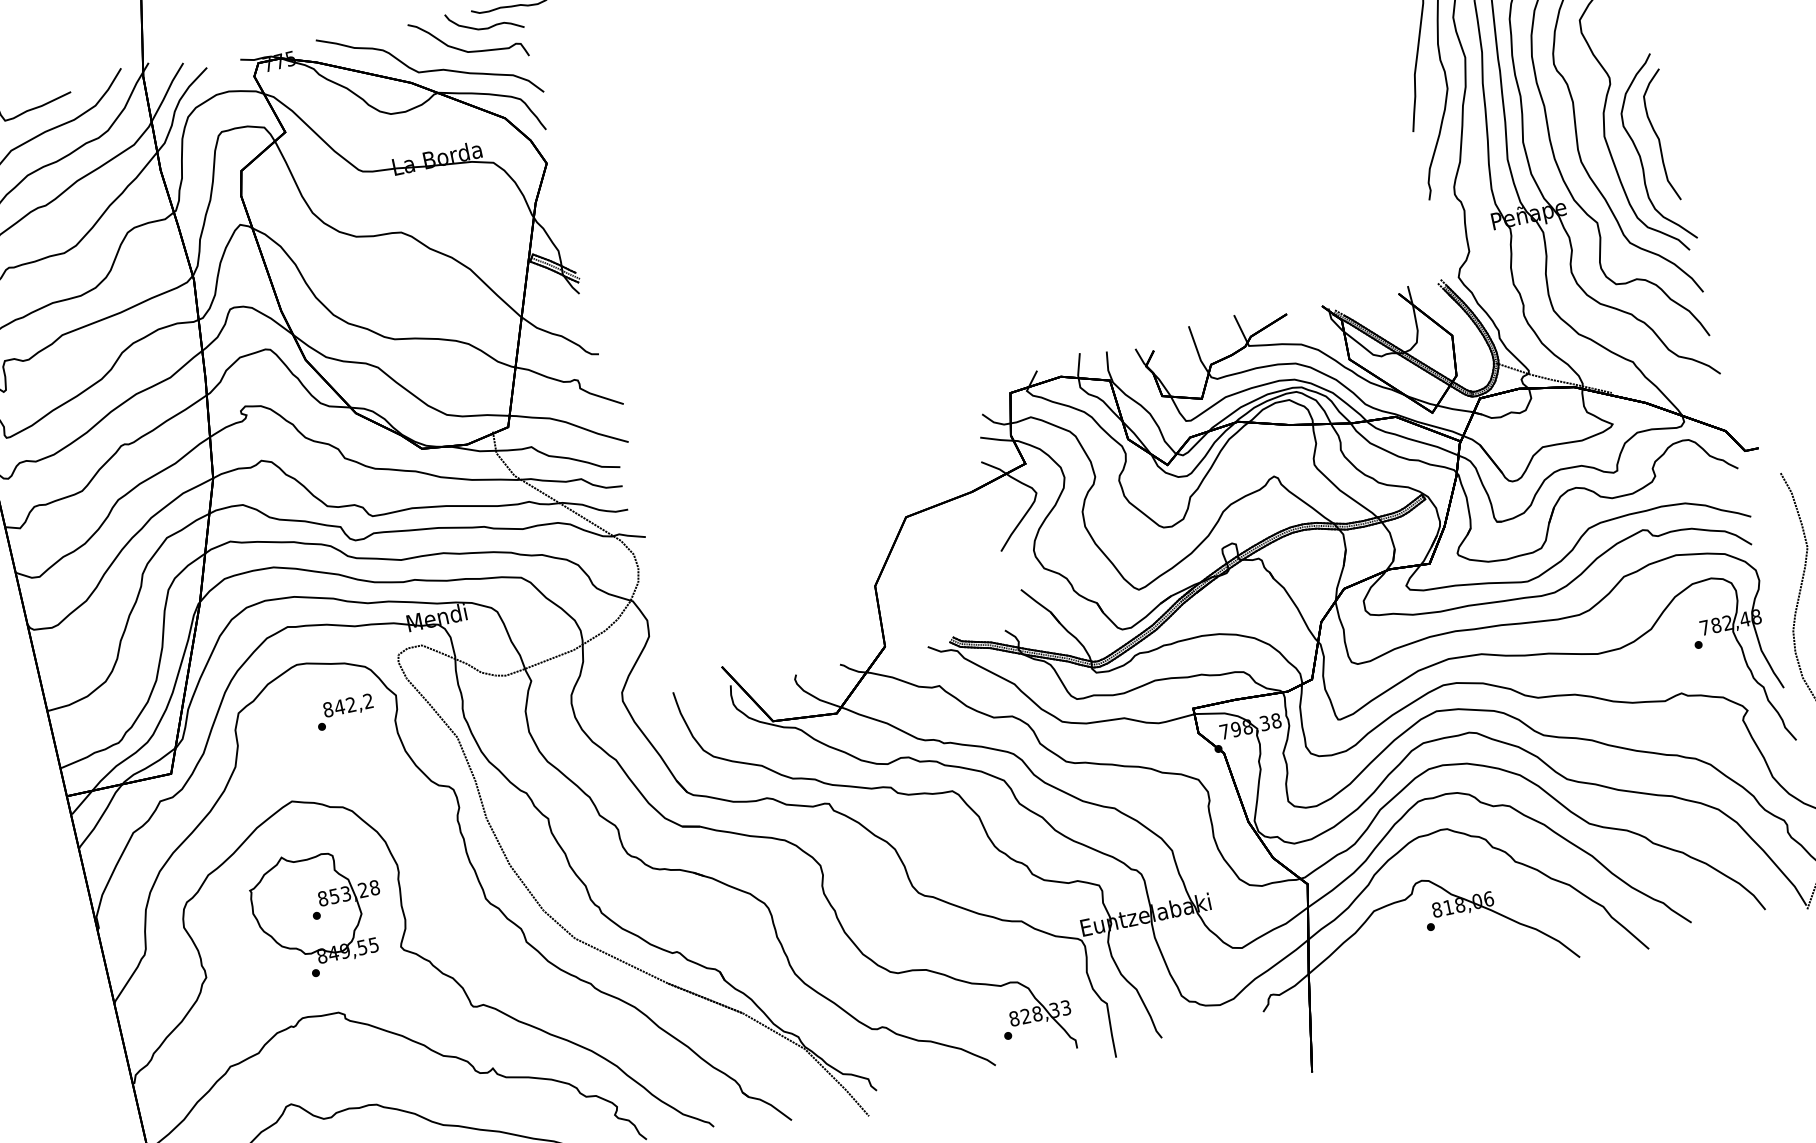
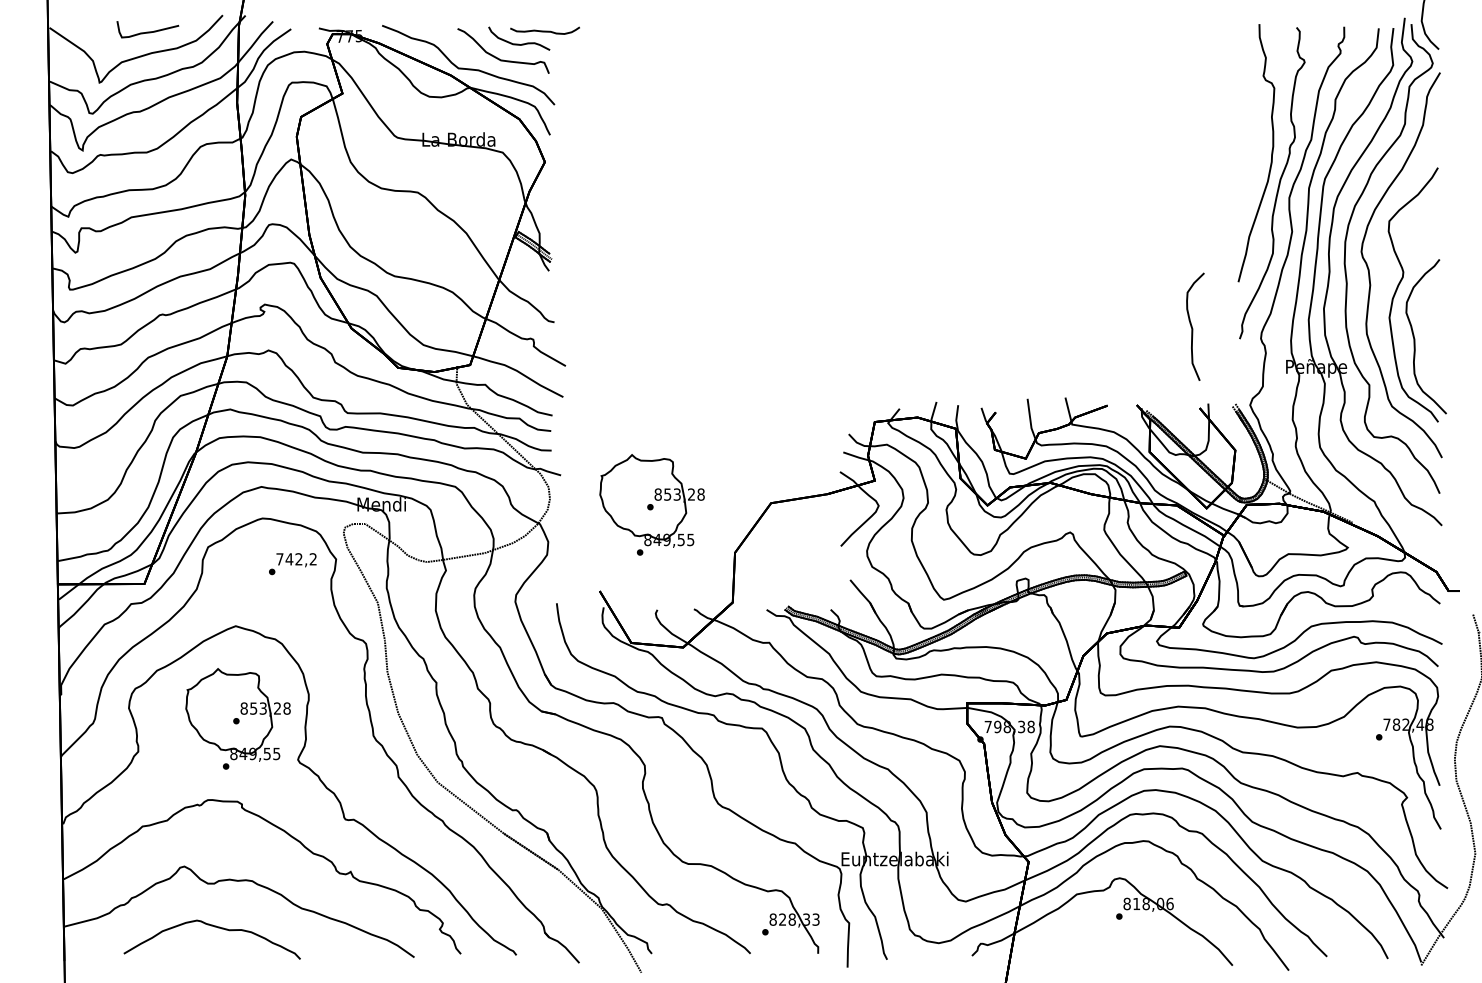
curve: (1660, 138) -> (1193, 328), moved
part: (762, 549) -> (651, 504), added
text: (327, 709) -> (279, 559), 842,2 -> 742,2

